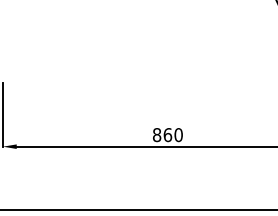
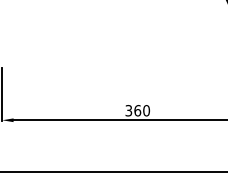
text: (157, 135) -> (129, 111), 860 -> 360

